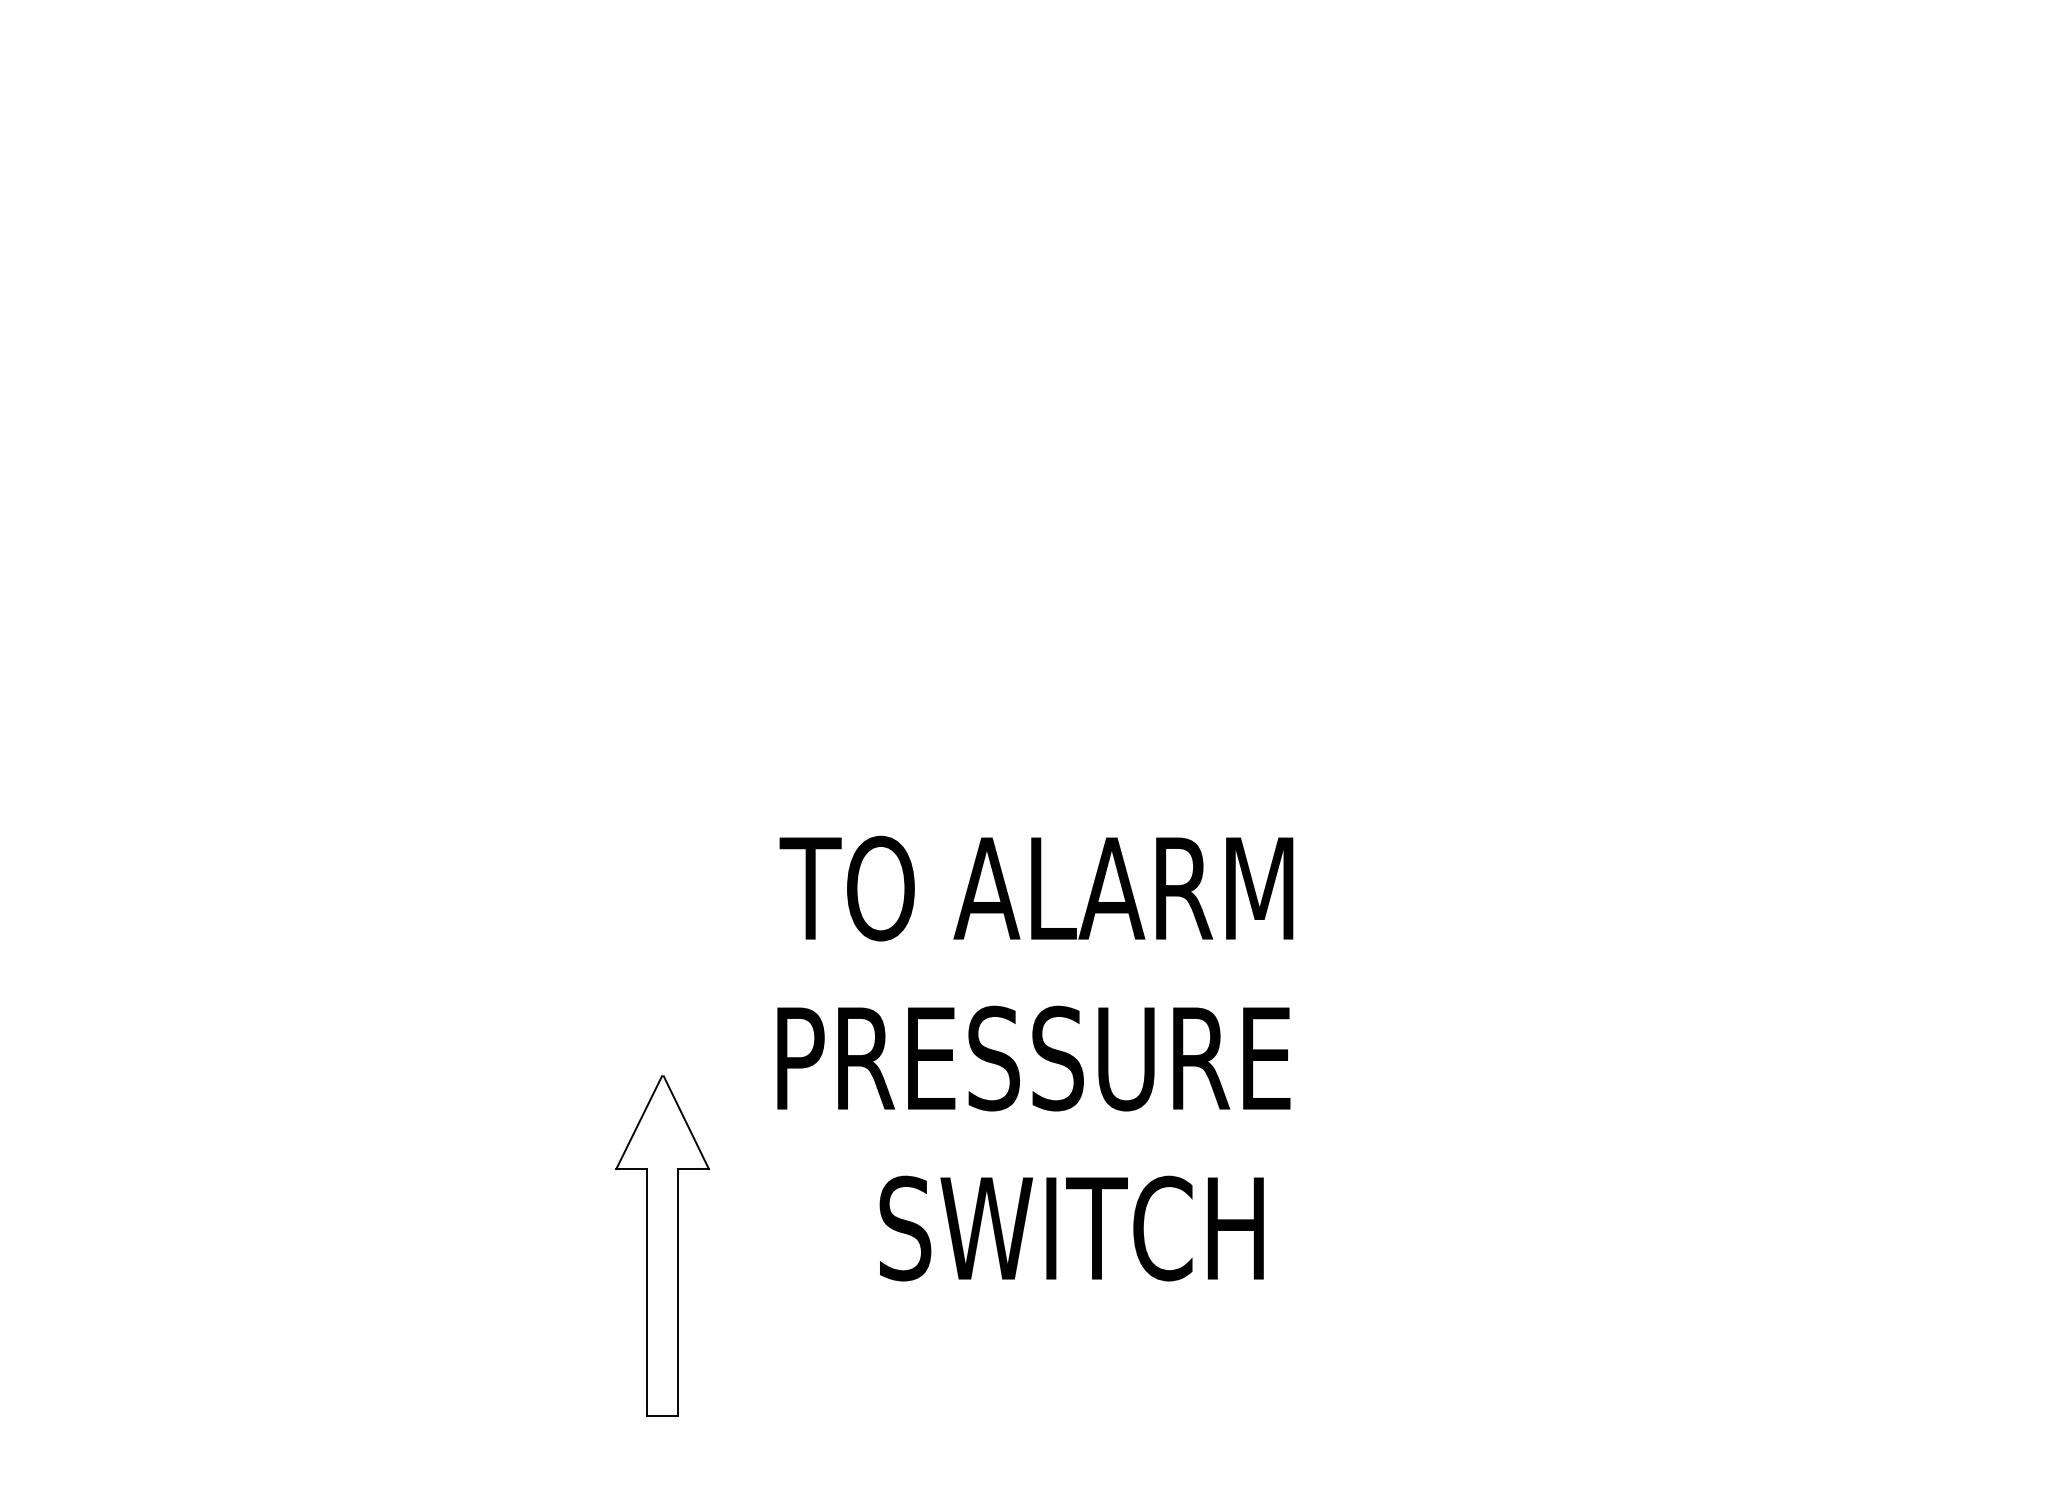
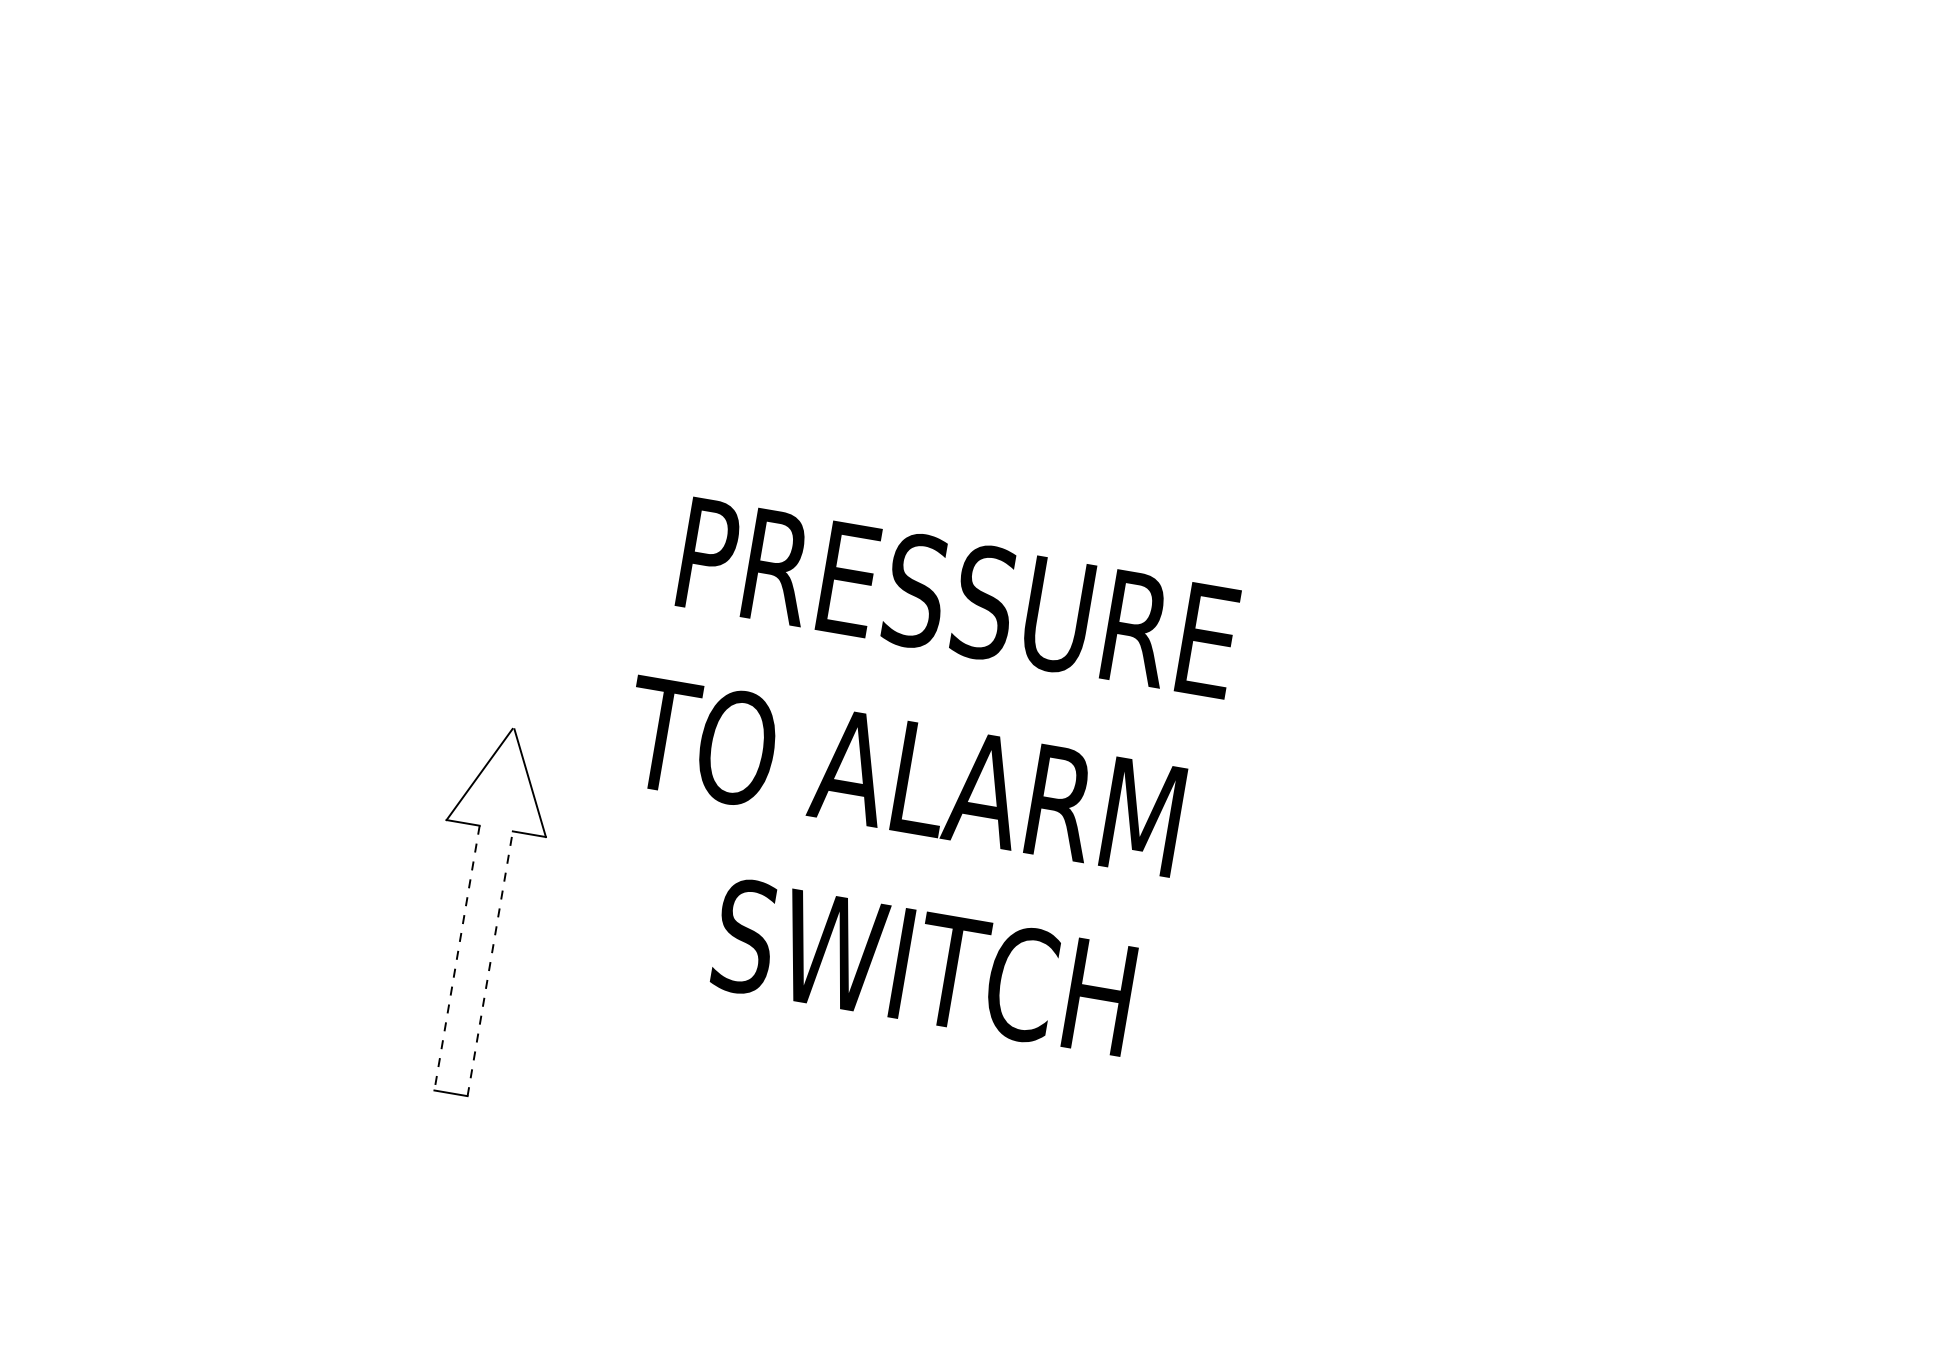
text: (1040, 888) -> (952, 597), TO ALARM -> PRESSURE
text: (1028, 1058) -> (908, 777), PRESSURE -> TO ALARM
line: (647, 1292) -> (457, 958), solid -> dashed
line: (678, 1292) -> (490, 963), solid -> dashed

